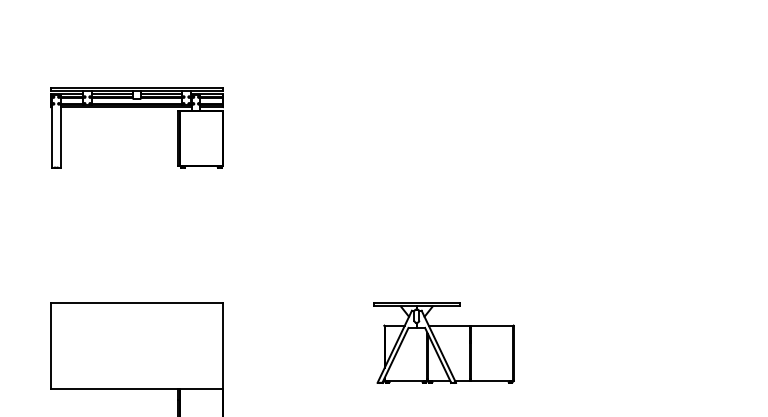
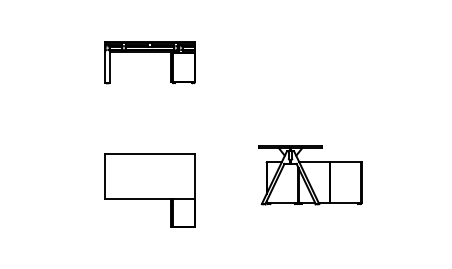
part: (443, 342) -> (310, 174), size x1.4

